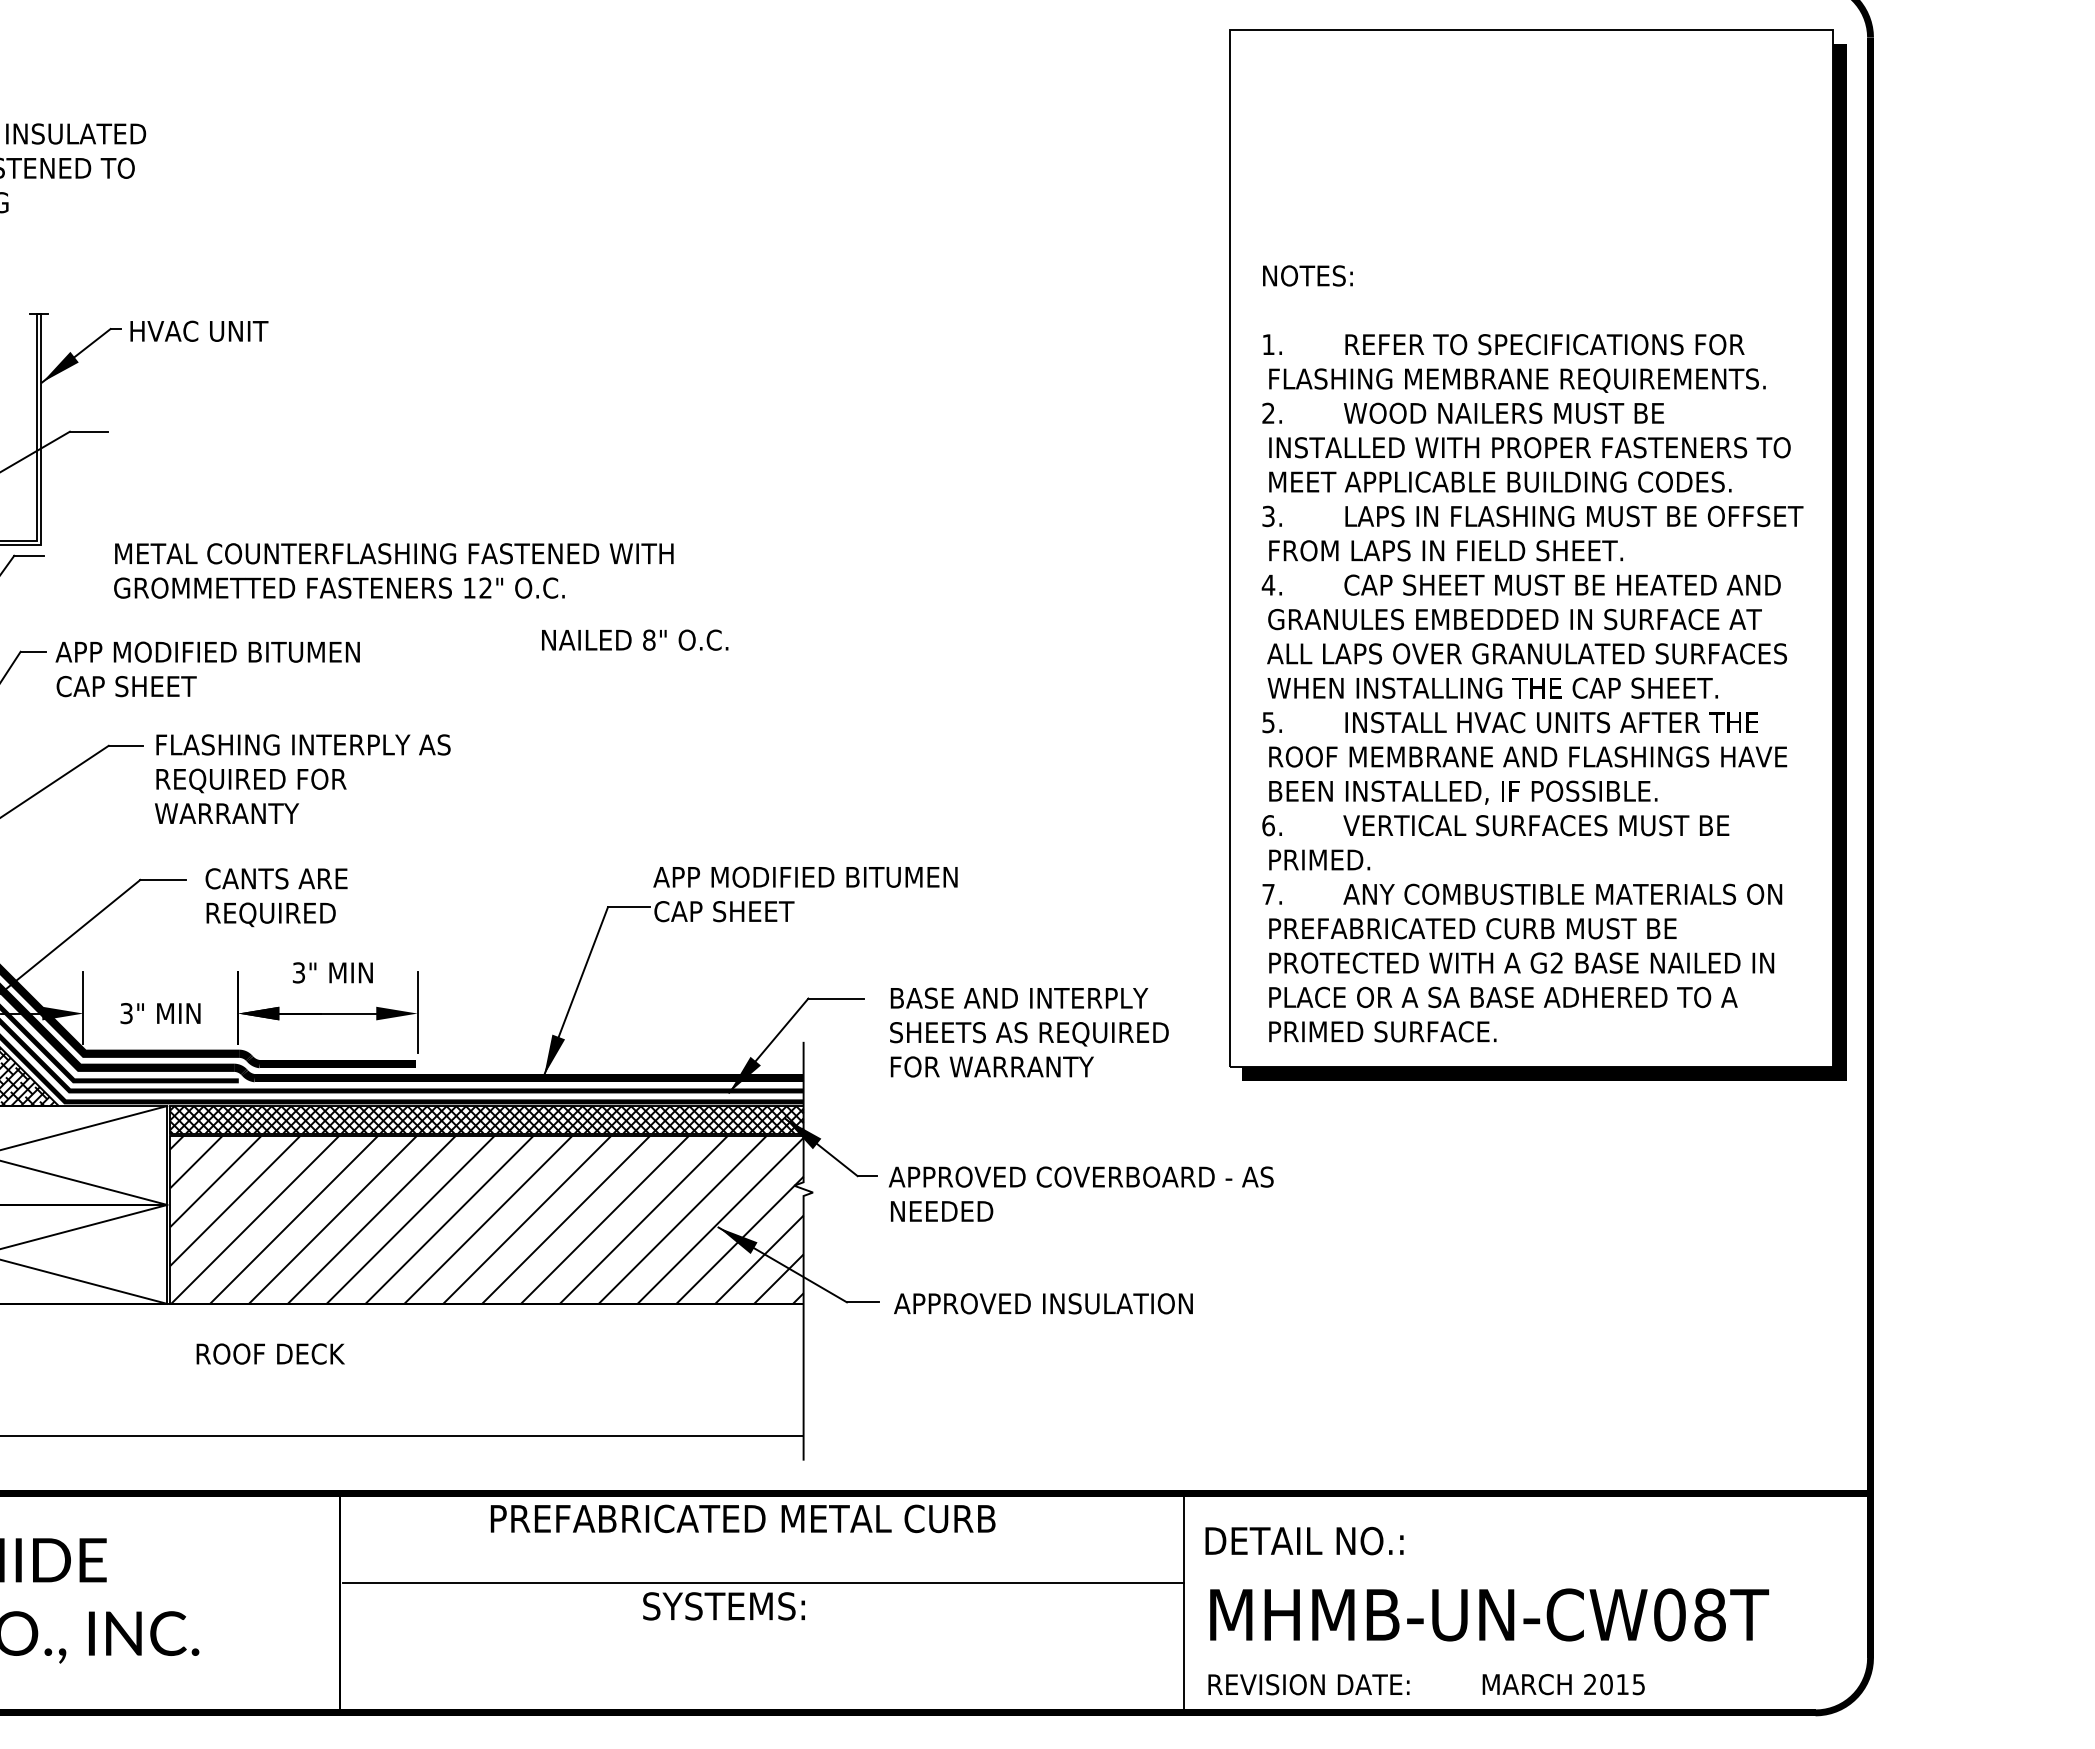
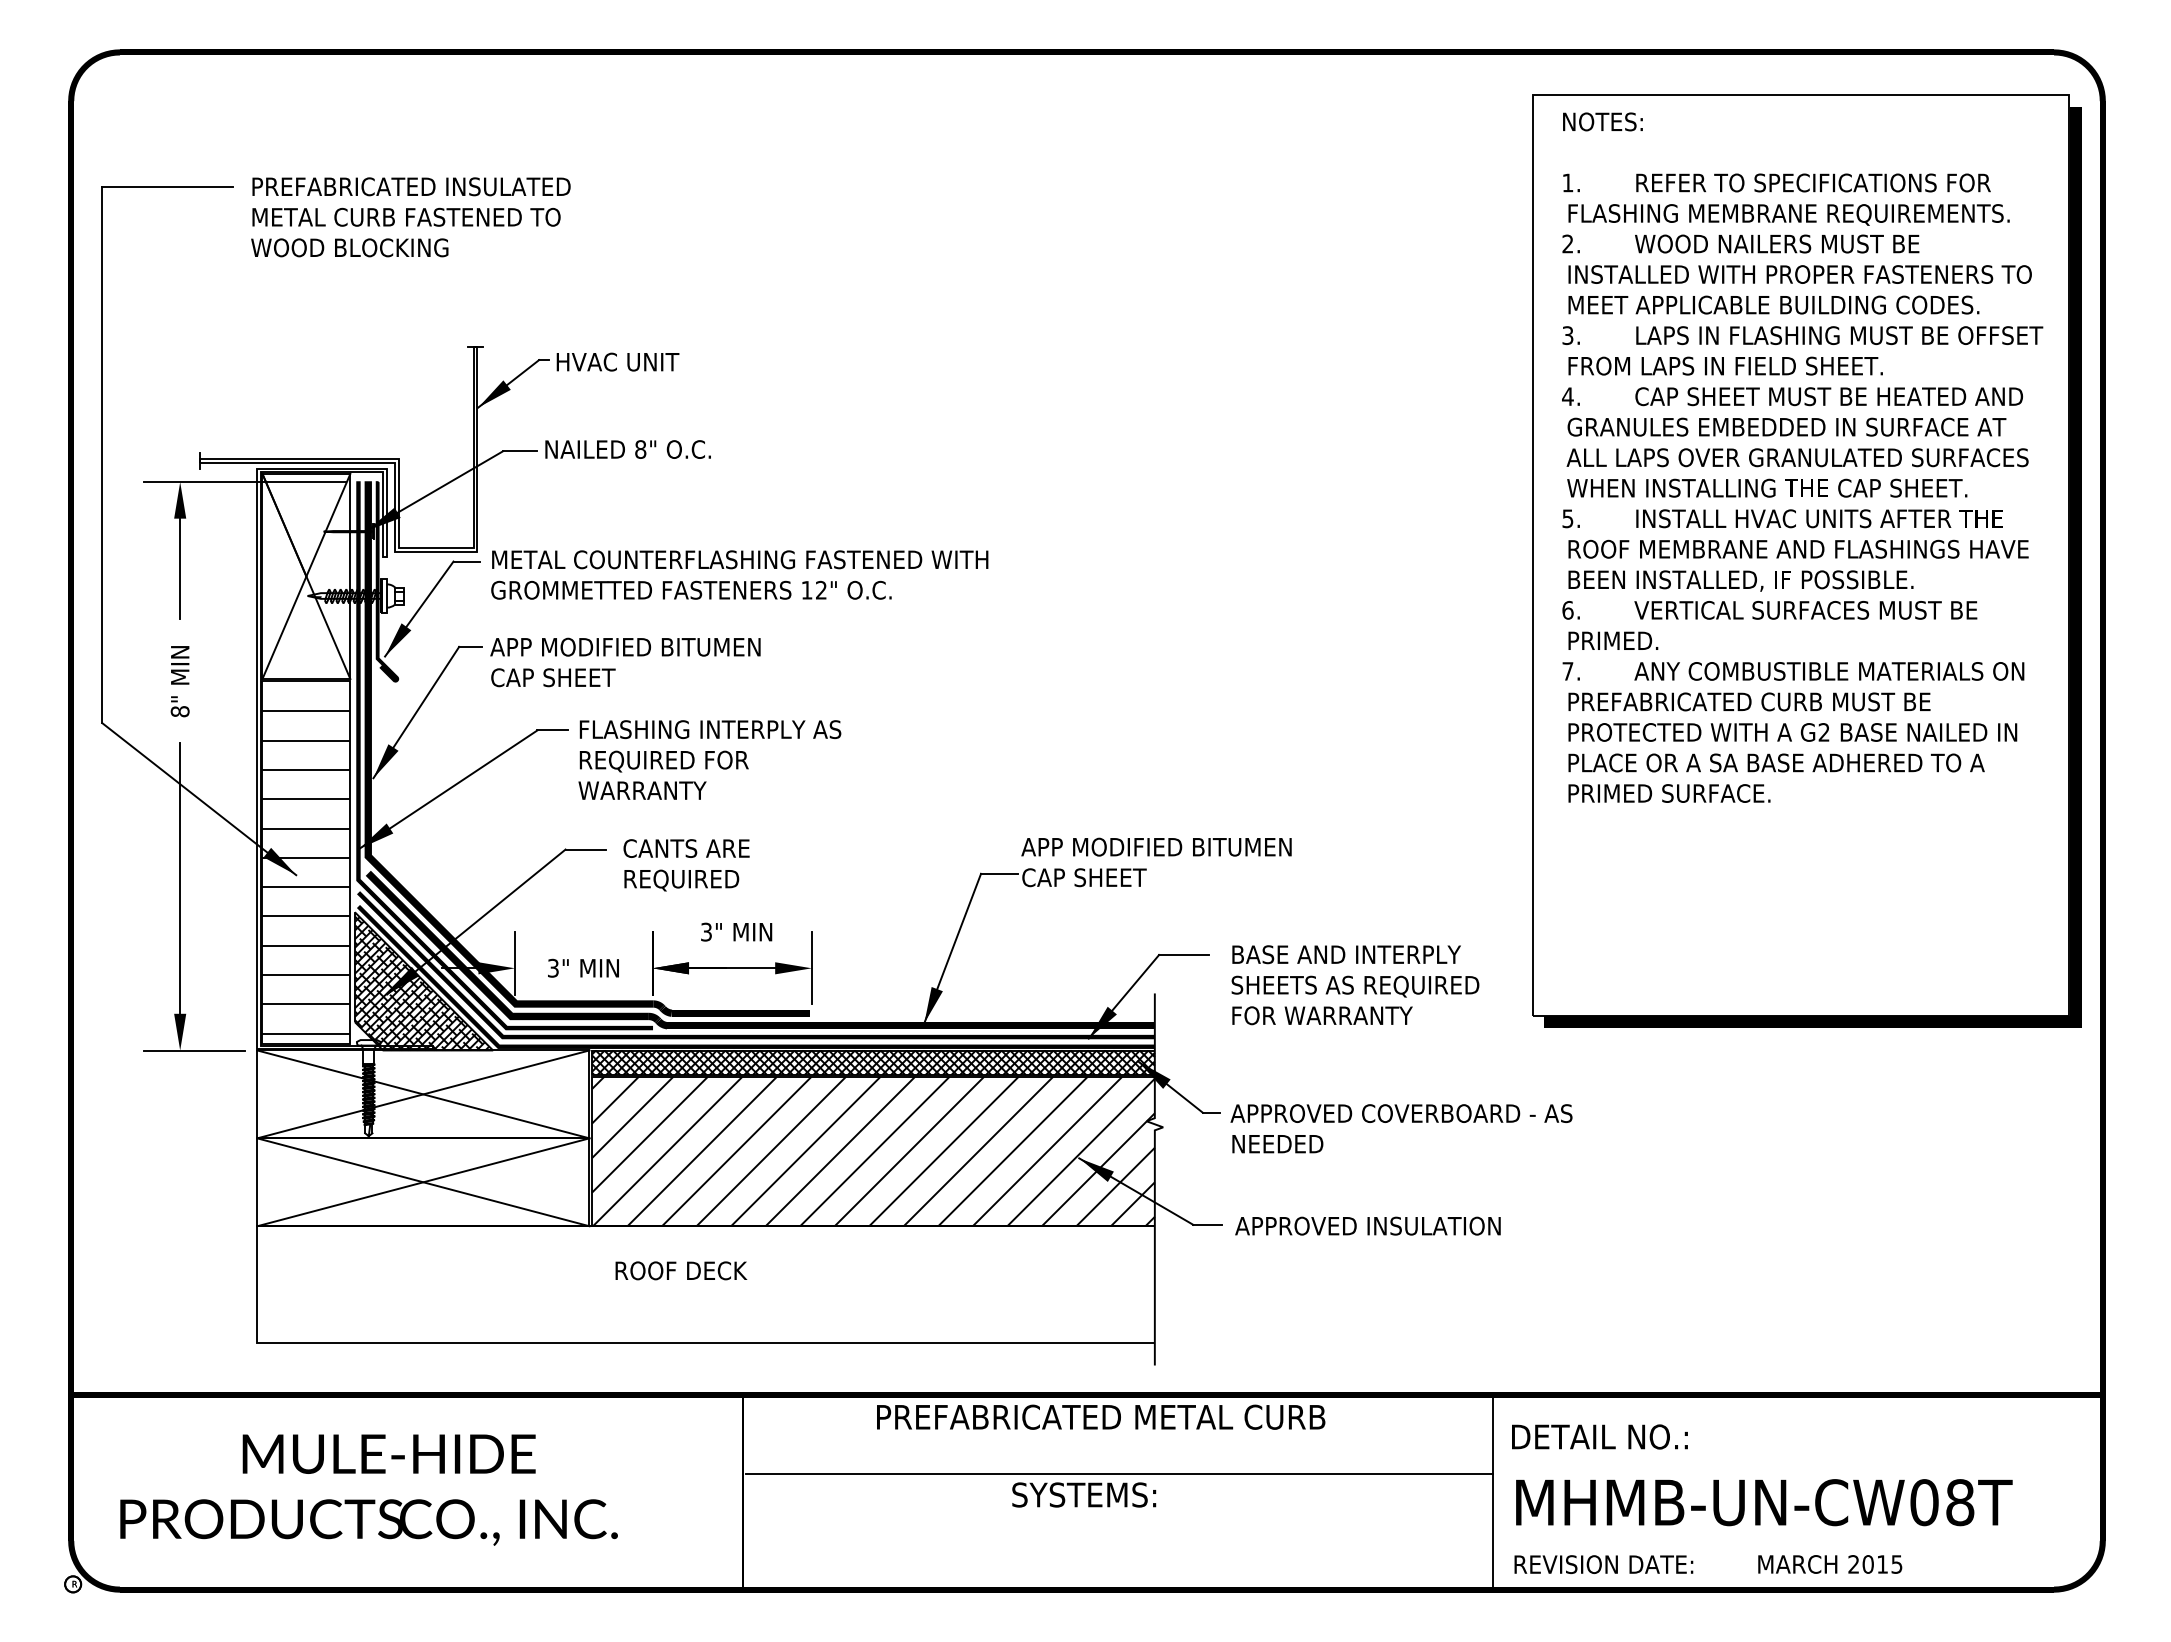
text: (393, 570) -> (739, 574), moved
text: (634, 640) -> (627, 449), moved
text: (1532, 653) -> (1802, 457), moved

